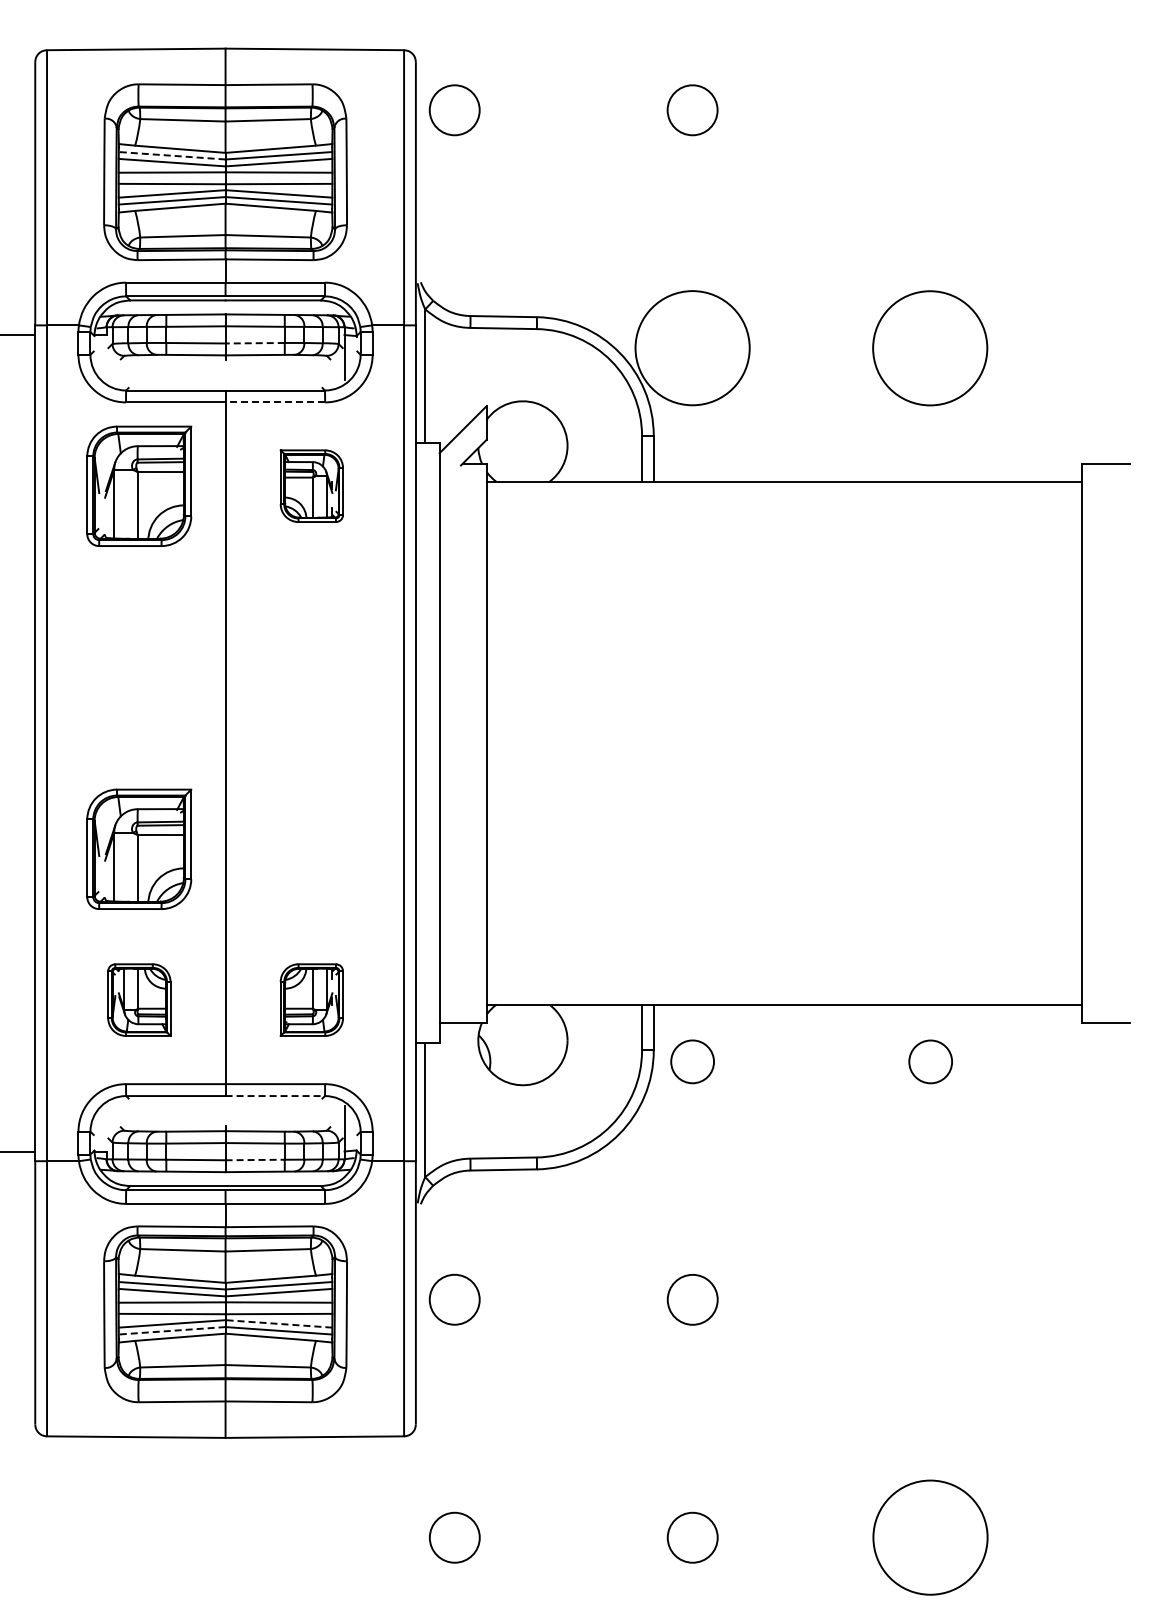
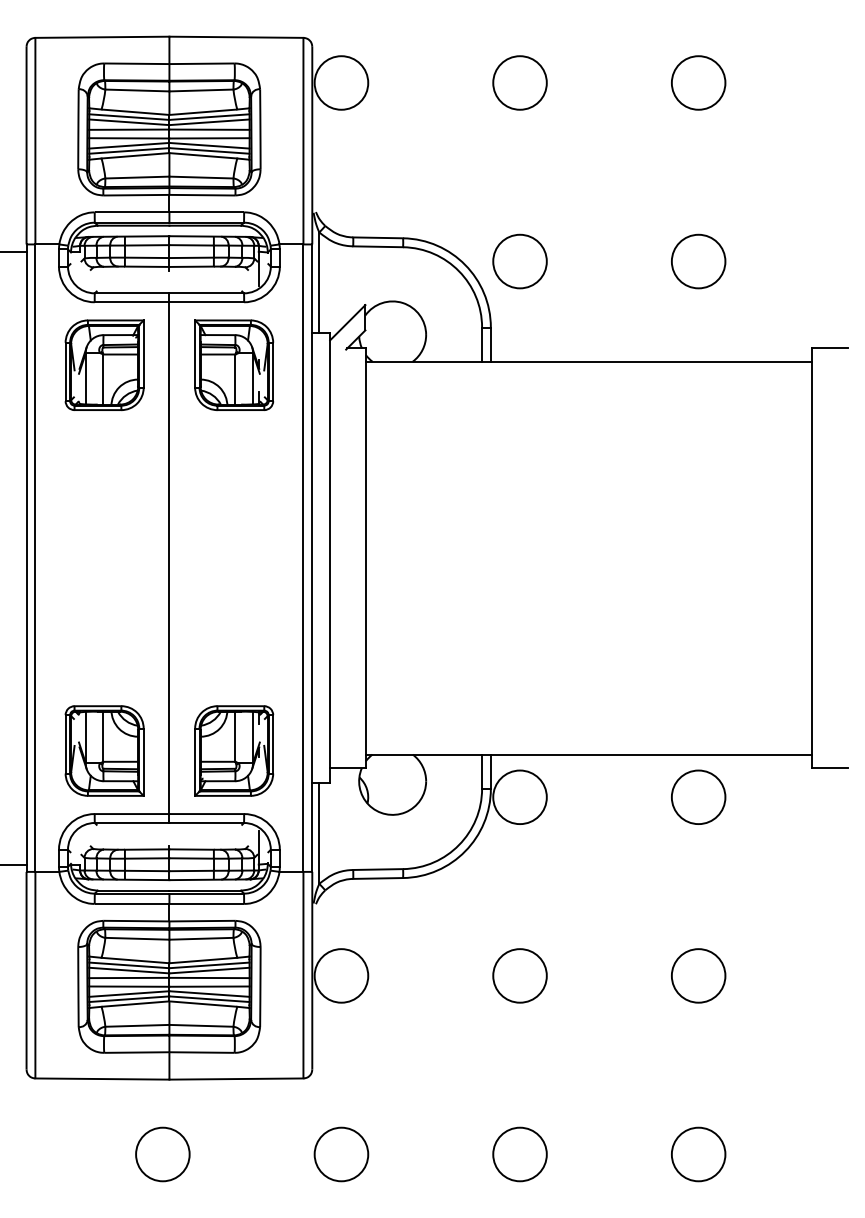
circle: (454, 109) -> (341, 82), size x1.43
circle: (692, 109) -> (519, 82), size x1.43
circle: (930, 109) -> (698, 82), added
line: (171, 155) -> (128, 116), dashed -> solid
line: (255, 343) -> (191, 258), dashed -> solid
circle: (692, 347) -> (519, 261), size x0.62
circle: (930, 347) -> (698, 261), size x0.62
line: (275, 402) -> (206, 302), dashed -> solid
part: (311, 485) -> (233, 364), size x1.67
part: (139, 848) -> (104, 637), removed
part: (139, 999) -> (104, 750), size x1.67
part: (311, 999) -> (233, 750), size x1.67
circle: (692, 1061) -> (519, 797), size x1.67
circle: (930, 1061) -> (698, 797), size x1.67
line: (275, 1096) -> (206, 823), dashed -> solid
line: (255, 1160) -> (191, 871), dashed -> solid
circle: (454, 1299) -> (341, 975), size x1.43
circle: (692, 1299) -> (519, 975), size x1.43
circle: (930, 1299) -> (698, 975), added
line: (278, 1323) -> (209, 993), dashed -> solid
line: (171, 1330) -> (128, 998), dashed -> solid
circle: (216, 1537) -> (162, 1154), added
circle: (454, 1537) -> (341, 1154), size x1.43
circle: (692, 1537) -> (519, 1154), size x1.43
circle: (930, 1537) -> (698, 1154), size x0.62

